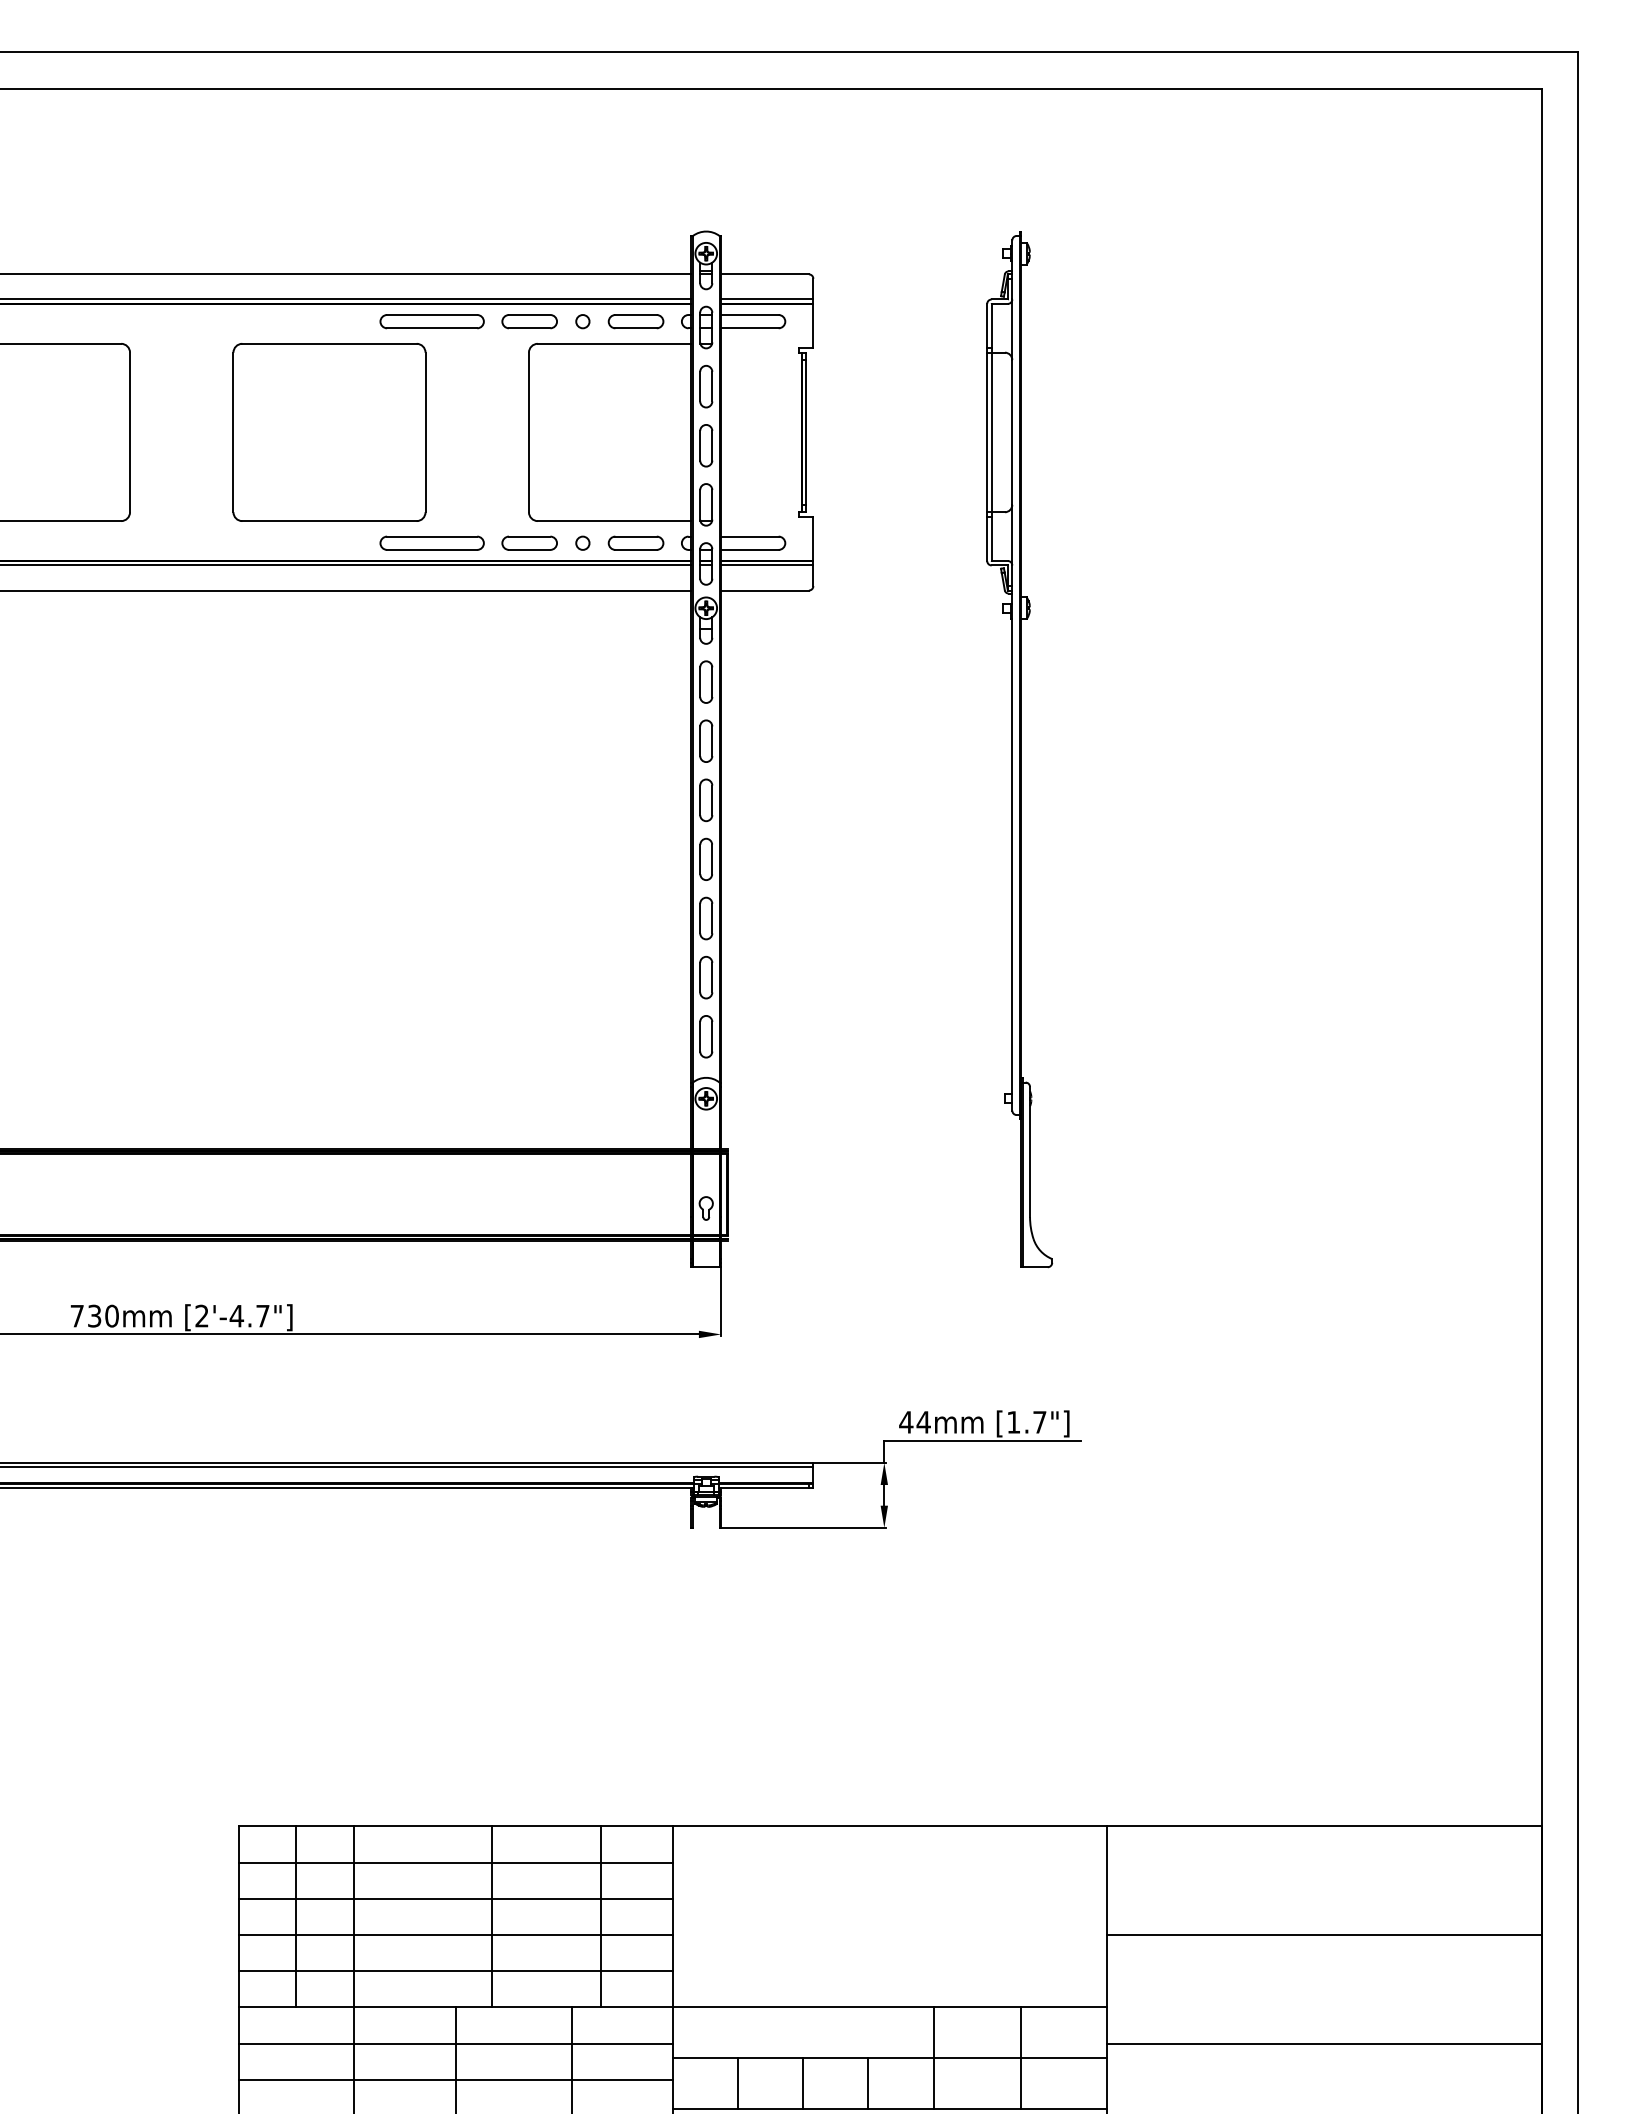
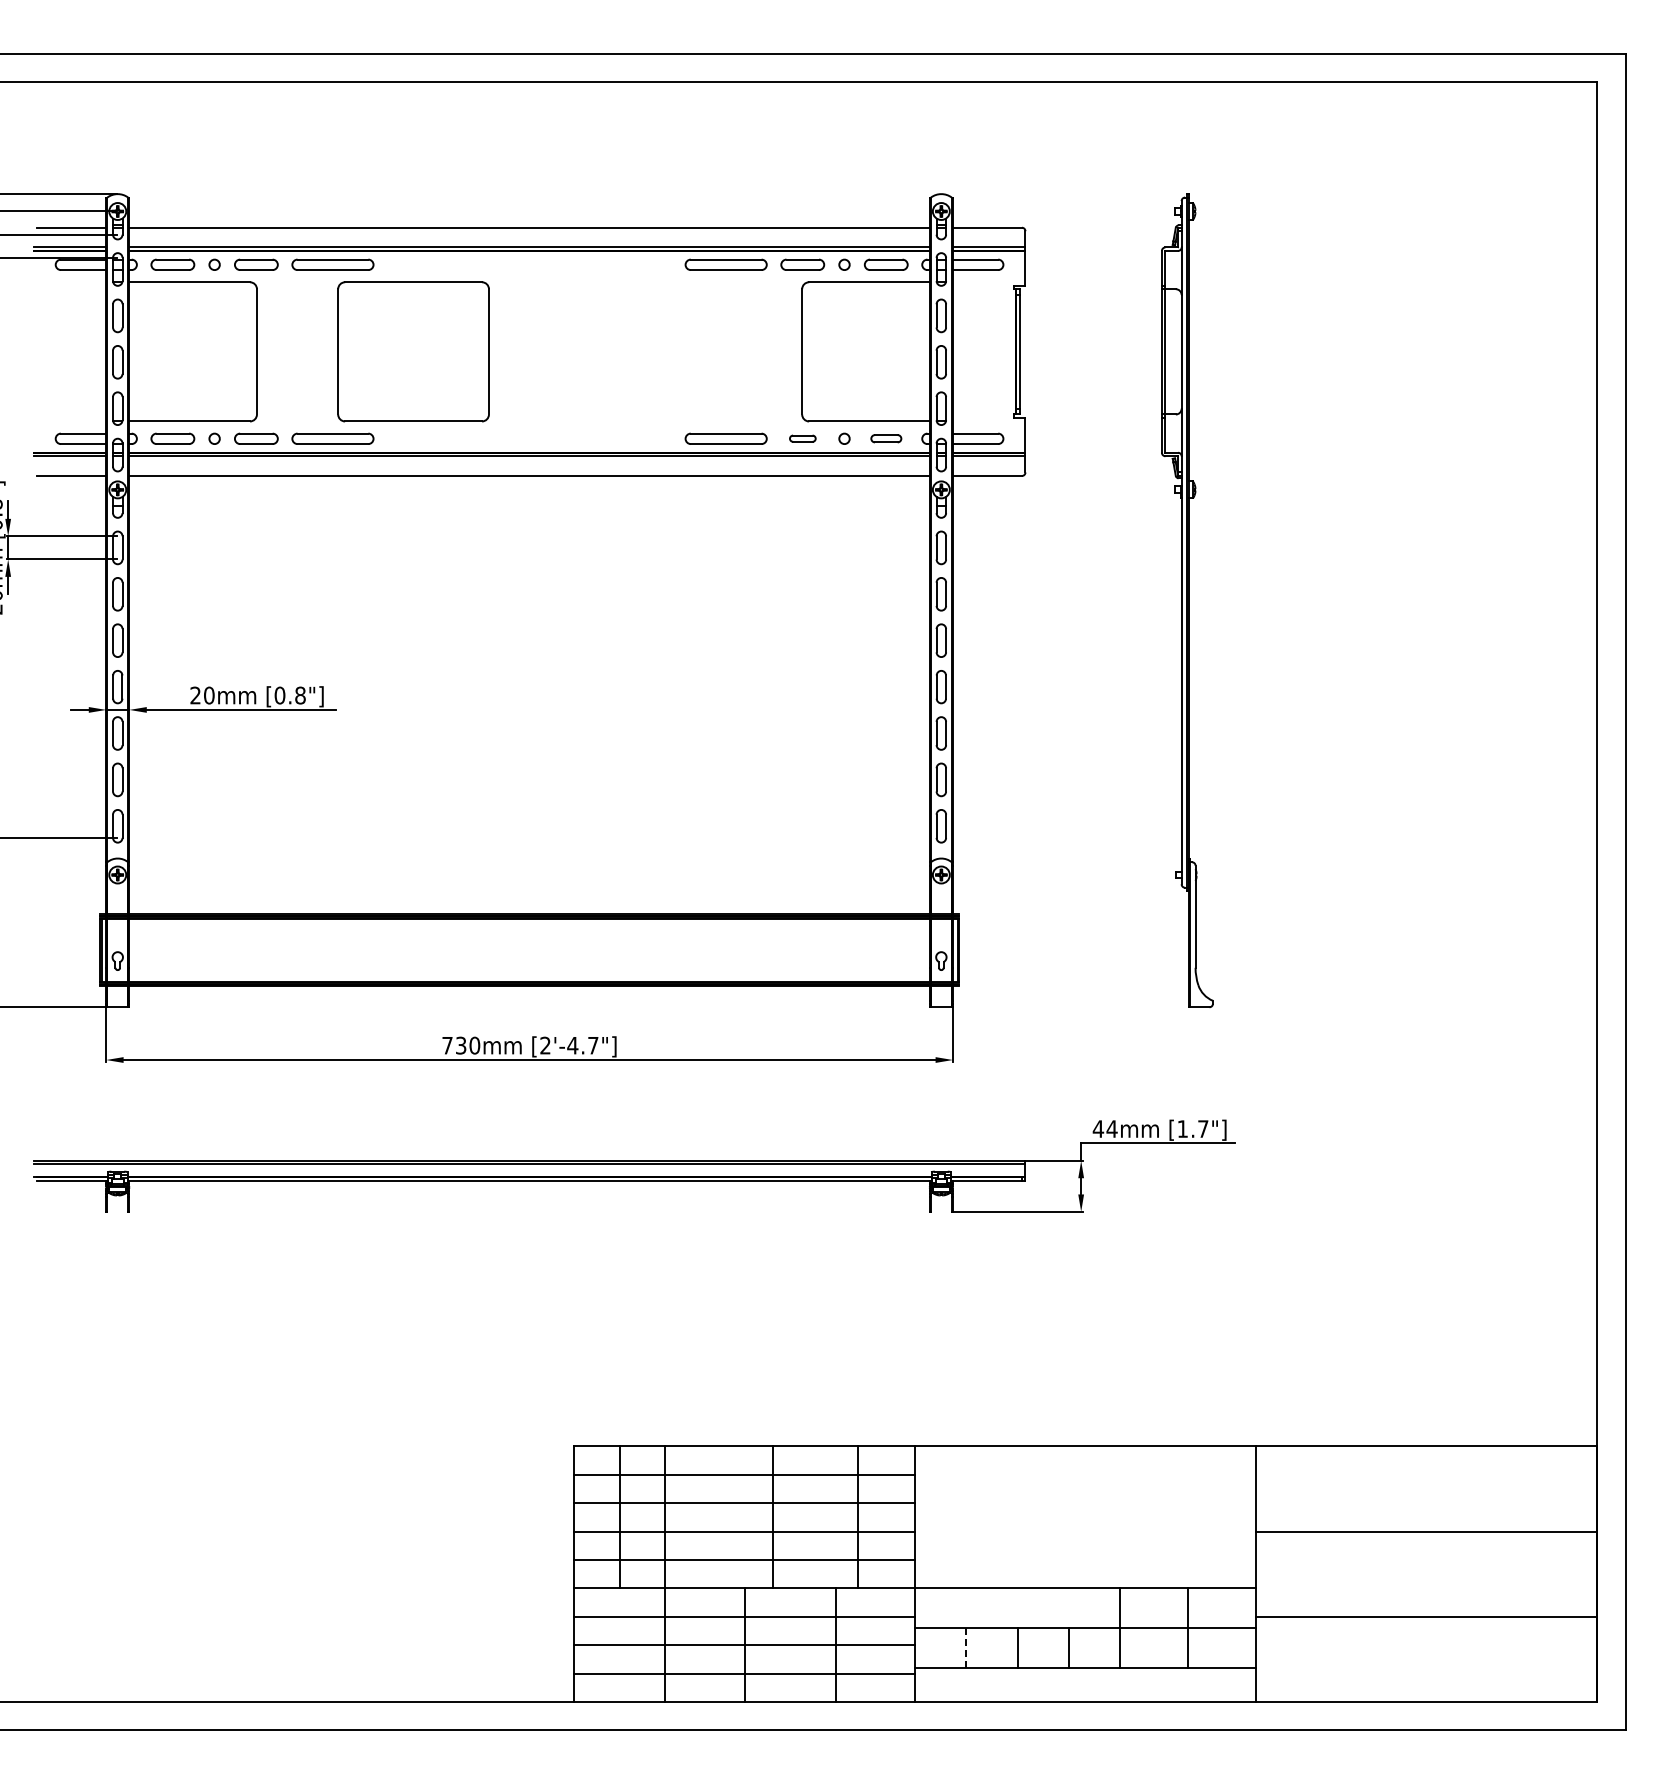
part: (329, 432) -> (645, 351), removed
part: (529, 542) -> (802, 438), size x0.6
part: (636, 542) -> (886, 438), size x0.7
line: (738, 2083) -> (966, 1648), solid -> dashed

